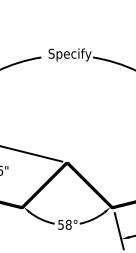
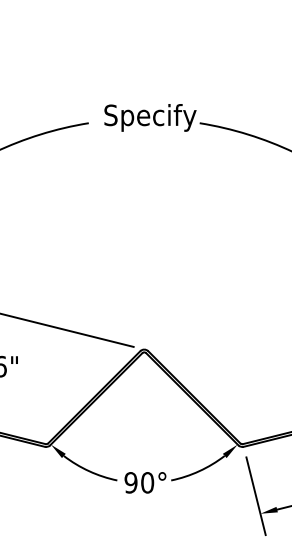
text: (64, 224) -> (138, 481), 58° -> 90°

